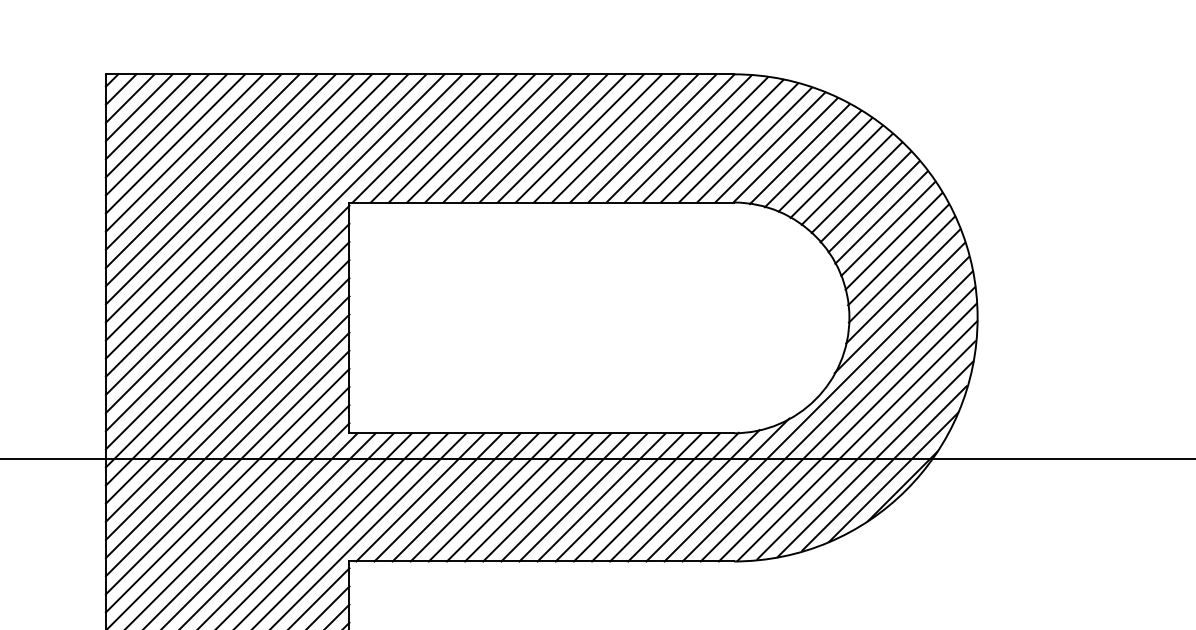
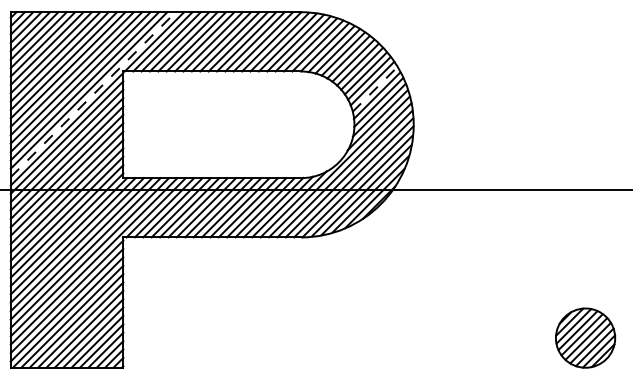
line: (894, 241) -> (375, 89), solid -> dashed
line: (284, 252) -> (93, 94), solid -> dashed

